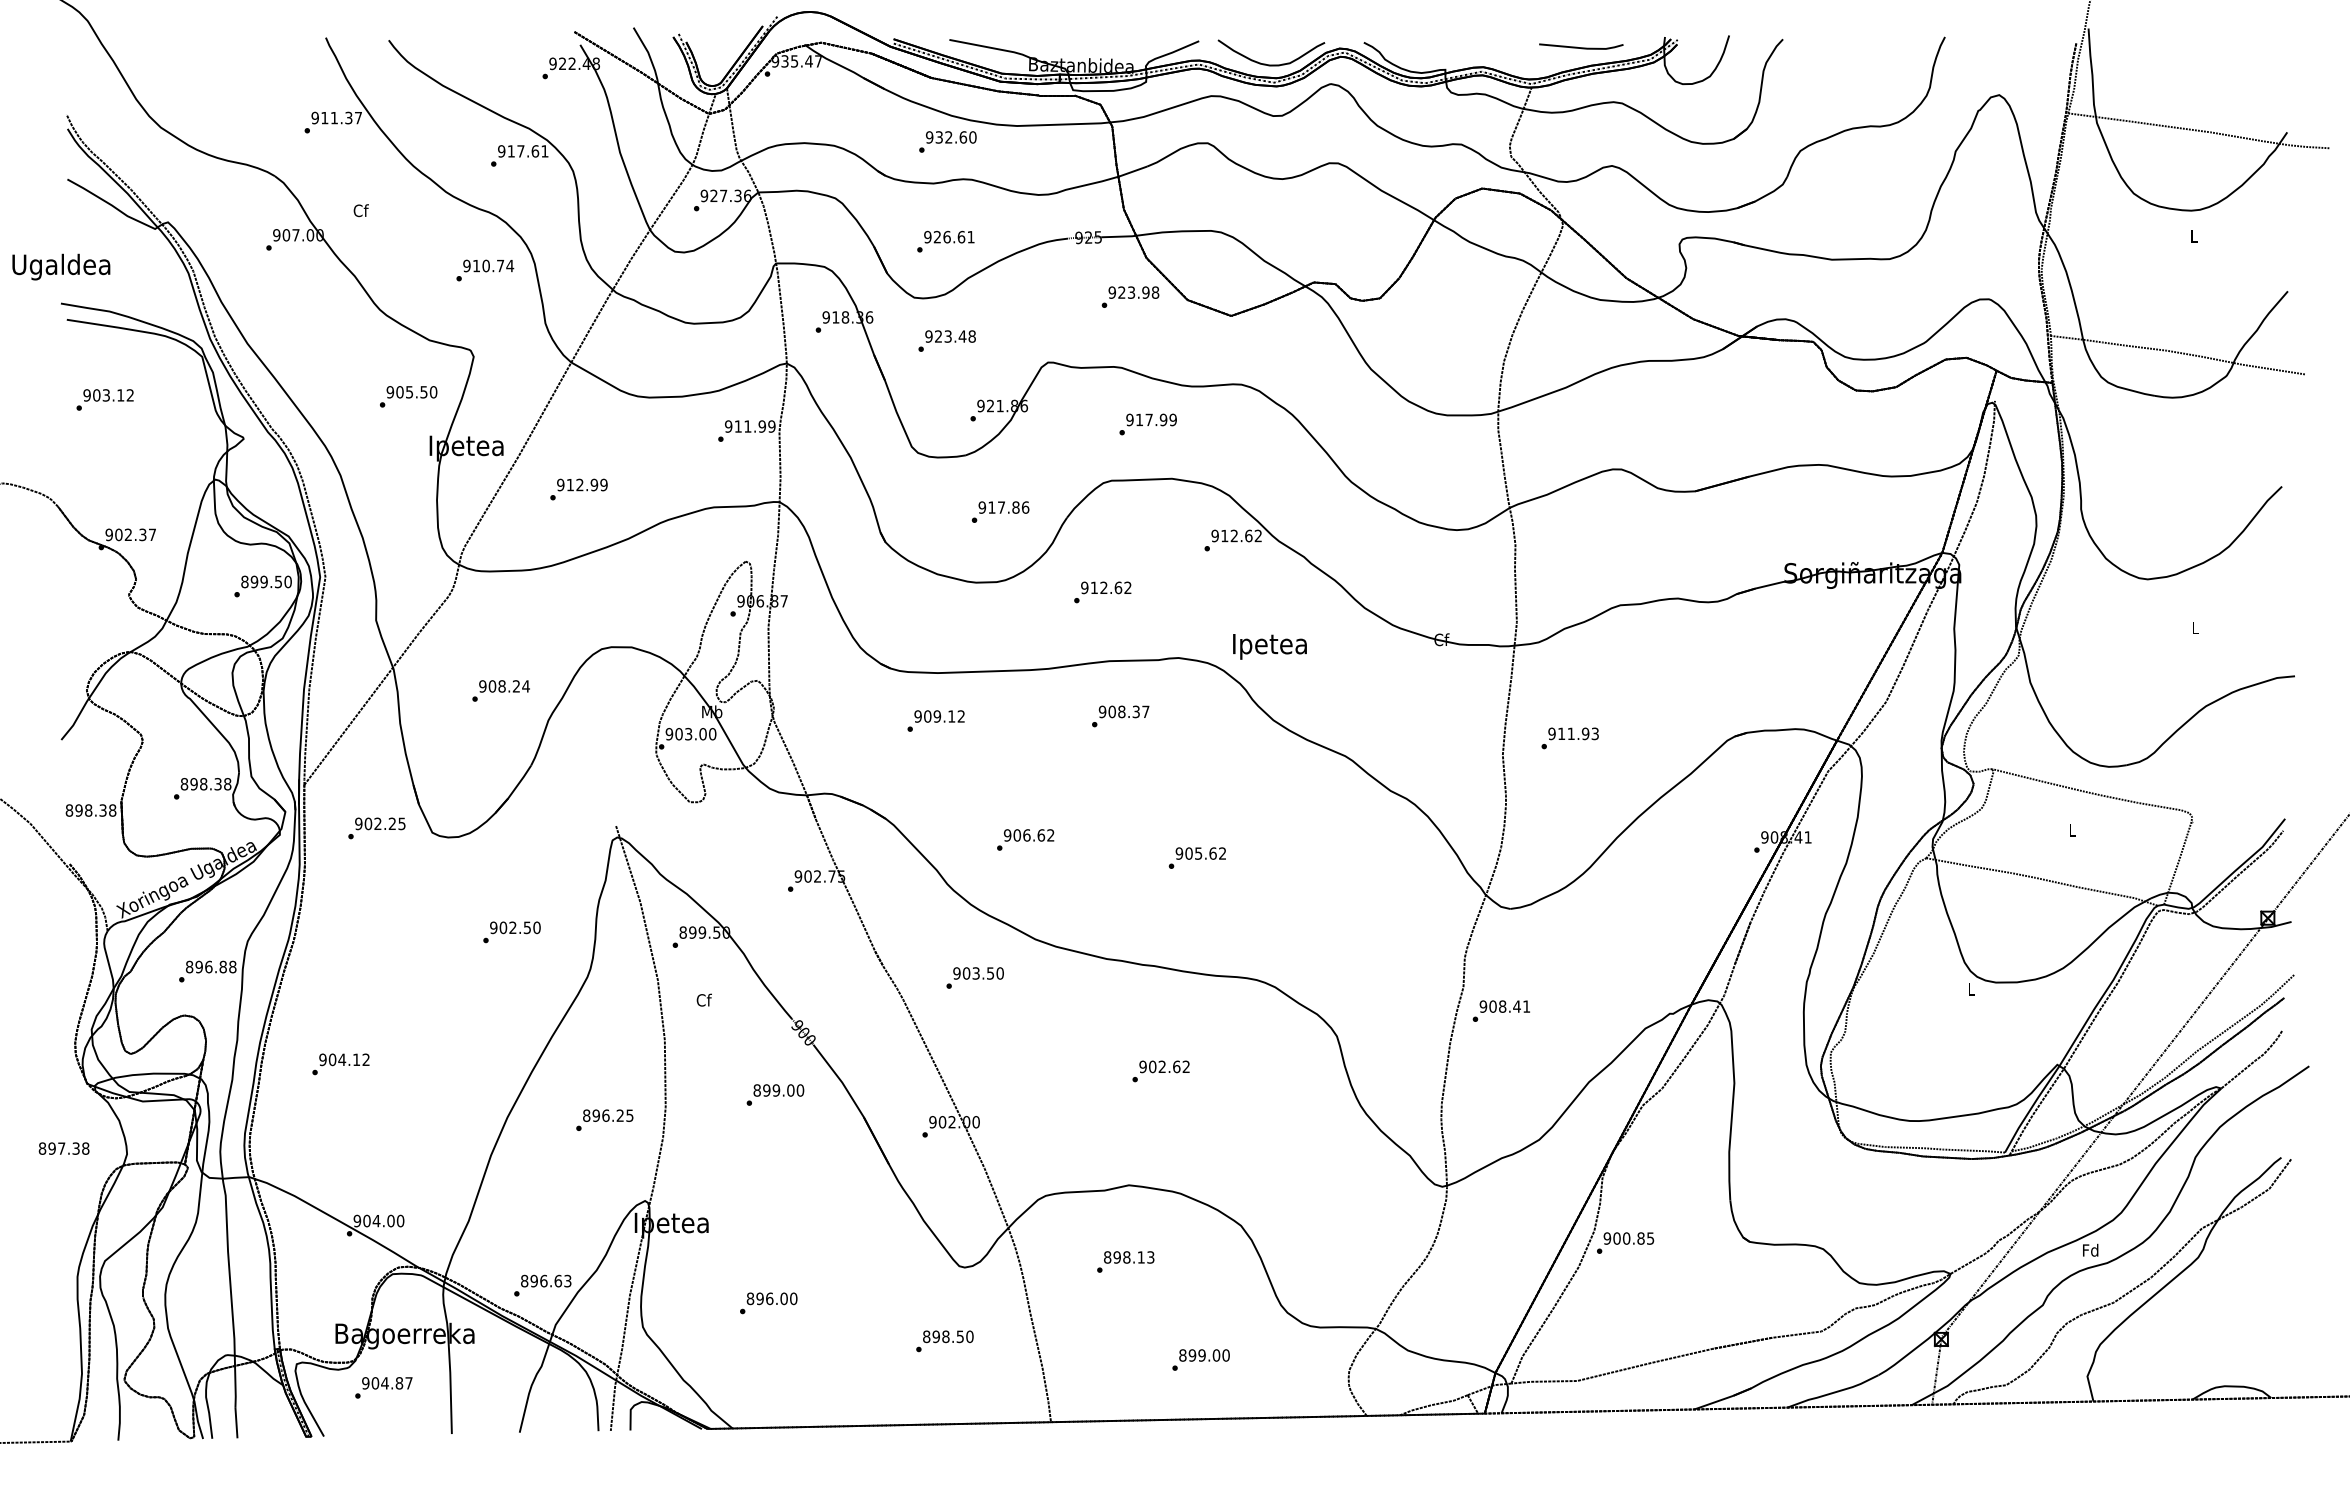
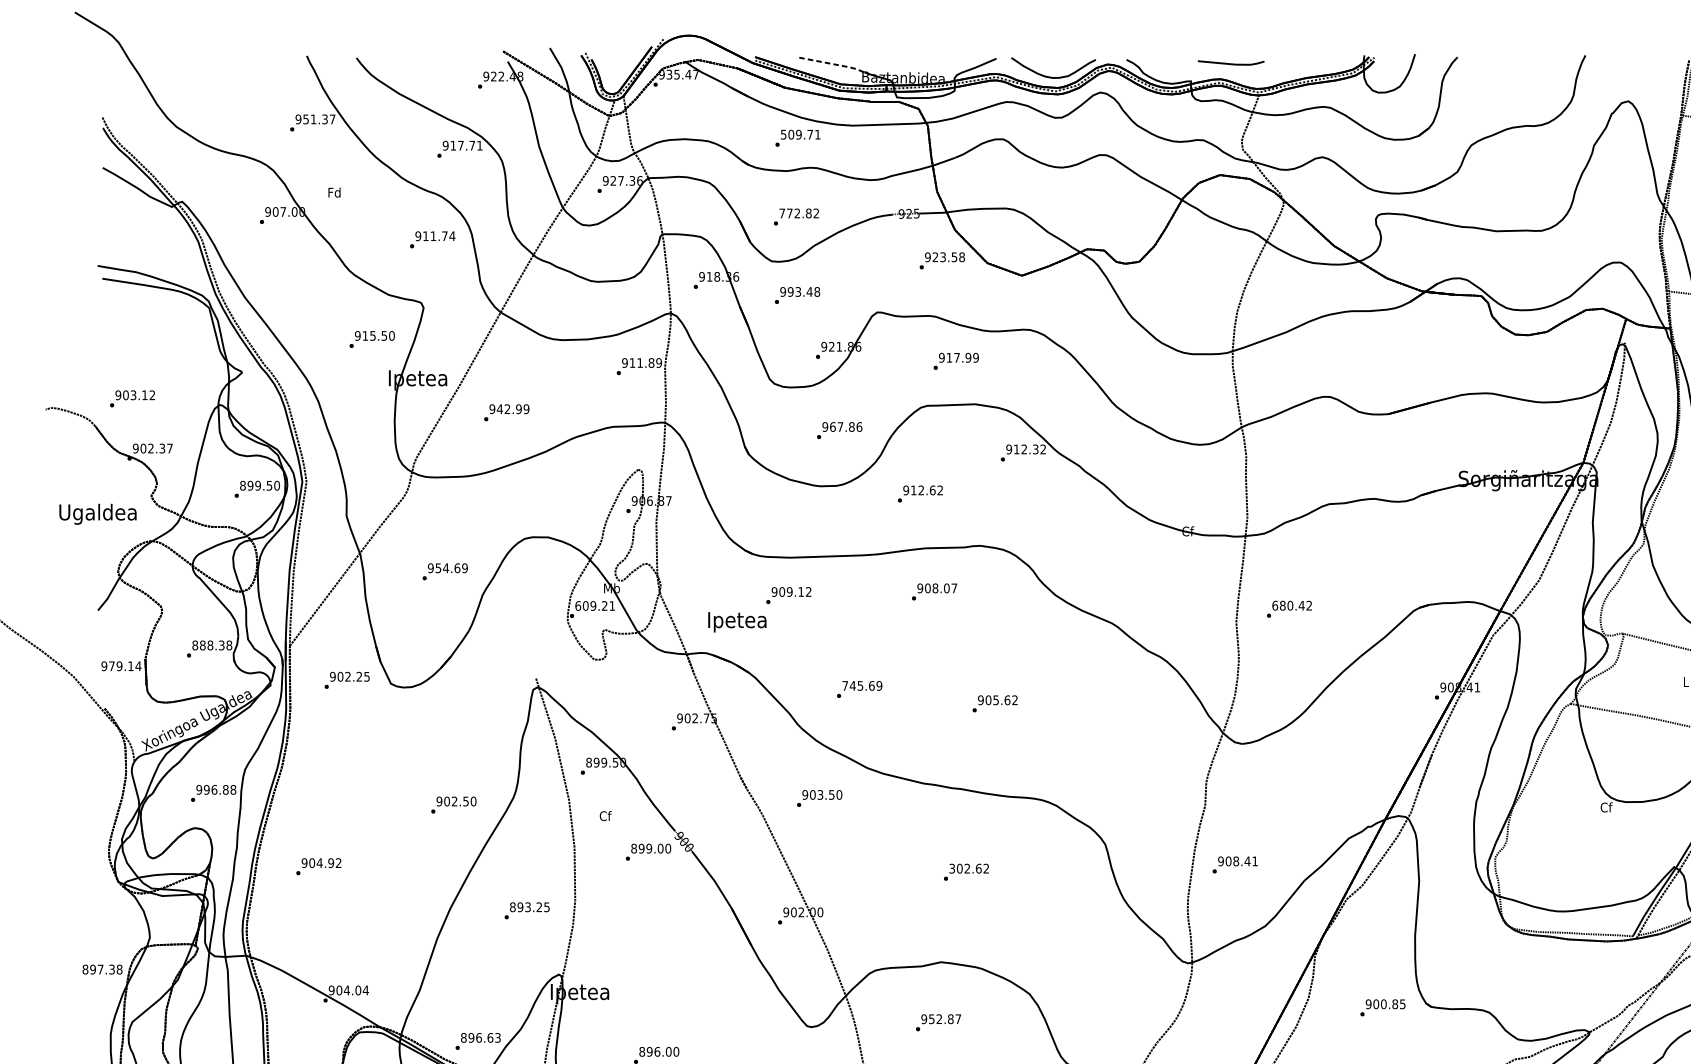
line: (1581, 47) -> (1231, 63), moved
line: (992, 48) -> (833, 64), solid -> dashed
text: (324, 118) -> (305, 119), 911.37 -> 951.37
text: (950, 137) -> (800, 134), 932.60 -> 509.71
text: (535, 151) -> (472, 145), 917.61 -> 917.71
text: (360, 210) -> (334, 192), Cf -> Fd
text: (949, 236) -> (799, 212), 926.61 -> 772.82
text: (485, 265) -> (432, 235), 910.74 -> 911.74
text: (61, 266) -> (98, 513), moved
text: (1145, 292) -> (954, 257), 923.98 -> 923.58
text: (938, 336) -> (790, 291), 923.48 -> 993.48
text: (399, 392) -> (365, 336), 905.50 -> 915.50
text: (104, 399) -> (132, 398), moved
text: (762, 426) -> (651, 362), 911.99 -> 911.89
text: (570, 485) -> (500, 409), 912.99 -> 942.99
text: (991, 507) -> (832, 426), 917.86 -> 967.86
text: (1248, 535) -> (1035, 449), 912.62 -> 912.32
text: (1269, 646) -> (736, 622), moved
text: (508, 686) -> (451, 568), 908.24 -> 954.69
text: (1135, 711) -> (946, 588), 908.37 -> 908.07
text: (690, 733) -> (594, 605), 903.00 -> 609.21
text: (1573, 733) -> (1292, 605), 911.93 -> 680.42
text: (193, 784) -> (202, 645), 898.38 -> 888.38
text: (90, 810) -> (121, 666), 898.38 -> 979.14
text: (1028, 835) -> (861, 685), 906.62 -> 745.69
text: (511, 932) -> (453, 805), moved
text: (189, 967) -> (199, 790), 896.88 -> 996.88
text: (1971, 988) -> (1606, 806), L -> Cf
text: (1500, 1010) -> (1234, 864), moved
text: (356, 1059) -> (331, 862), 904.12 -> 904.92
text: (1142, 1066) -> (951, 868), 902.62 -> 302.62
text: (775, 1094) -> (648, 851), moved
text: (605, 1115) -> (527, 907), 896.25 -> 893.25
text: (63, 1148) -> (102, 969), moved
text: (400, 1220) -> (365, 990), 904.00 -> 904.04
text: (1625, 1242) -> (1382, 1007), moved
text: (1128, 1257) -> (940, 1019), 898.13 -> 952.87

